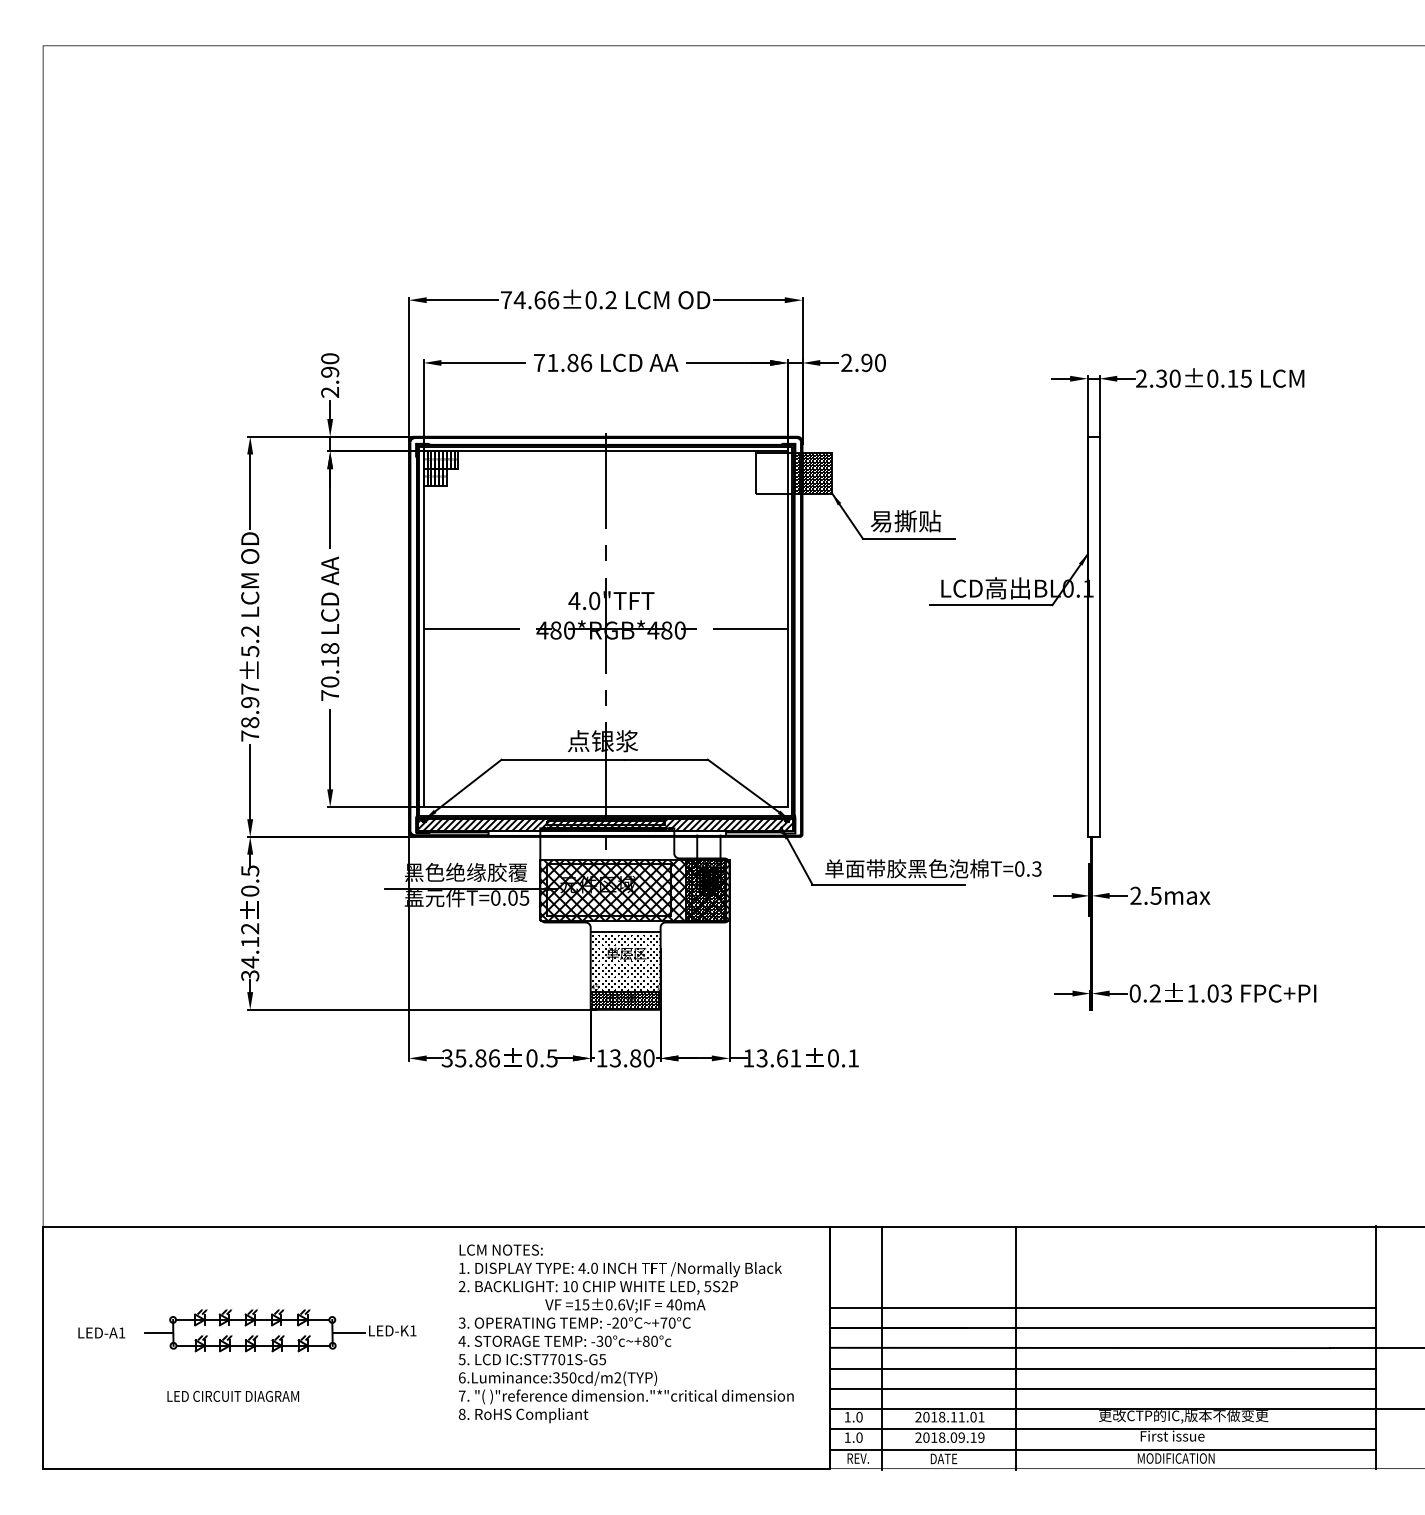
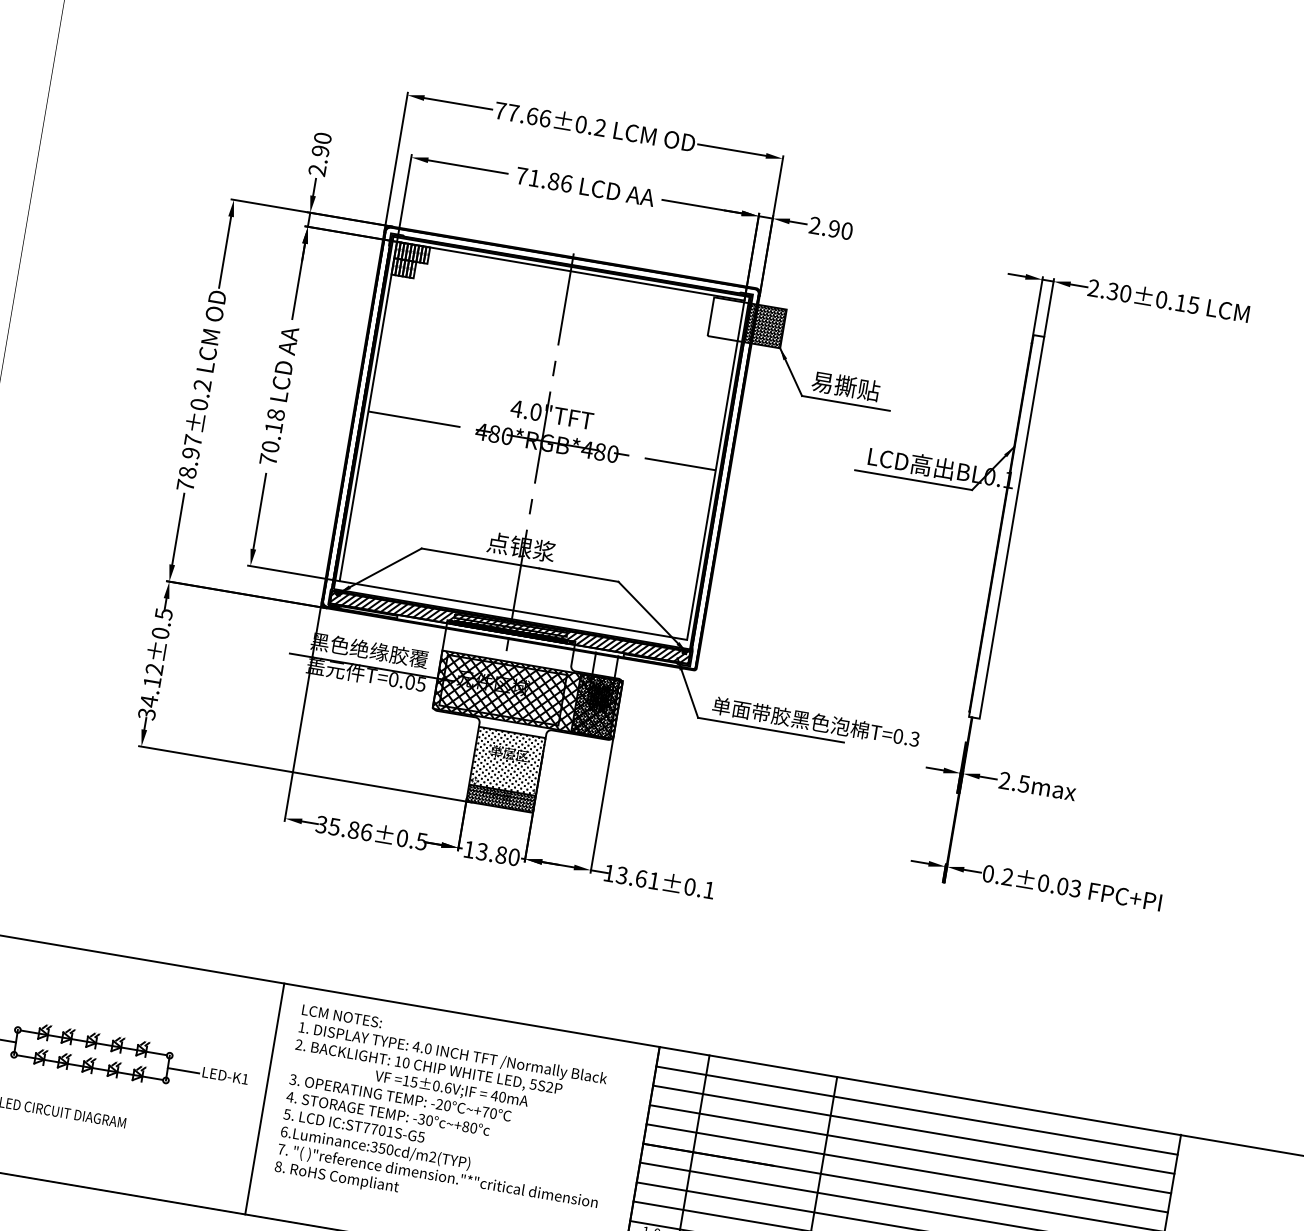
text: (519, 299) -> (513, 112), 74.66±0.2 -> 77.66±0.2
text: (250, 651) -> (199, 404), 78.97±5.2 -> 78.97±0.2
text: (1192, 993) -> (1043, 883), 1.03 -> 0.03
line: (1103, 1247) -> (917, 1111), added
line: (1103, 1267) -> (913, 1130), added
line: (1103, 1287) -> (910, 1149), added
line: (436, 1347) -> (264, 1098), added

